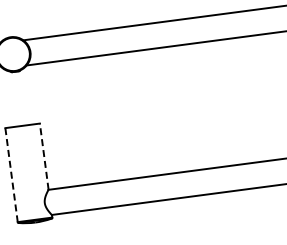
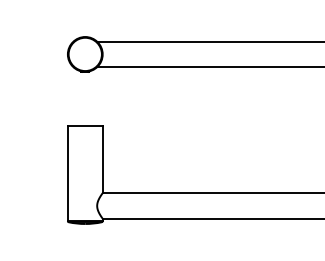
line: (44, 156) -> (102, 159), dashed -> solid
line: (11, 175) -> (67, 174), dashed -> solid

